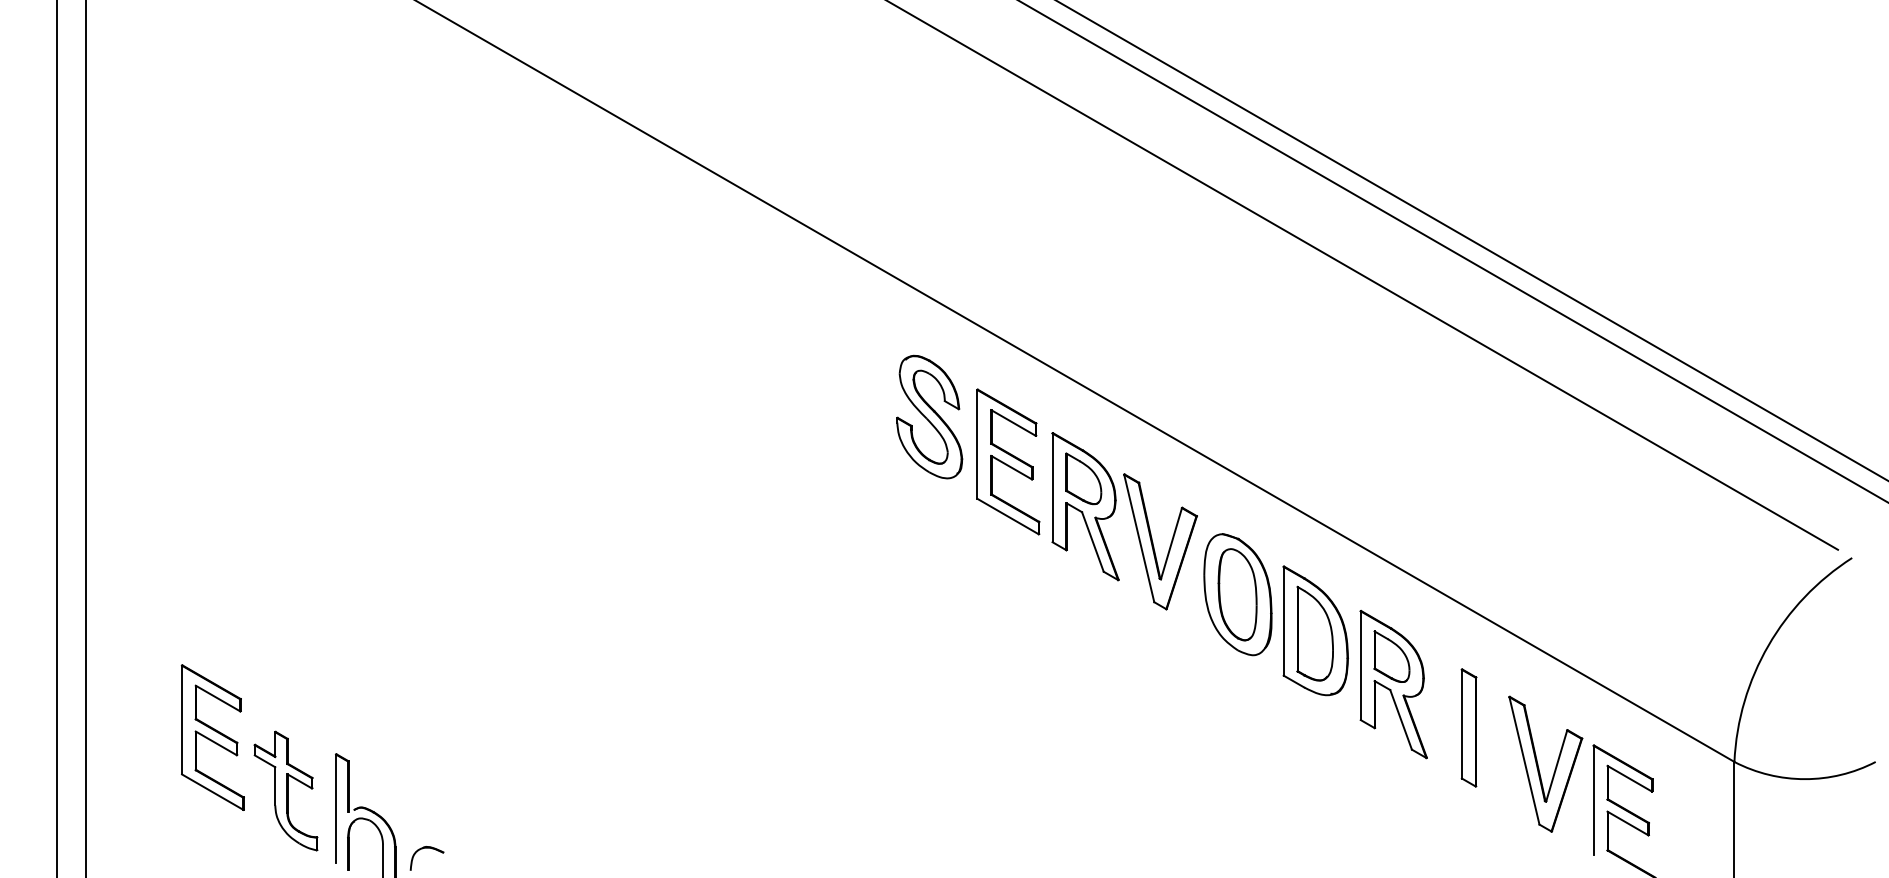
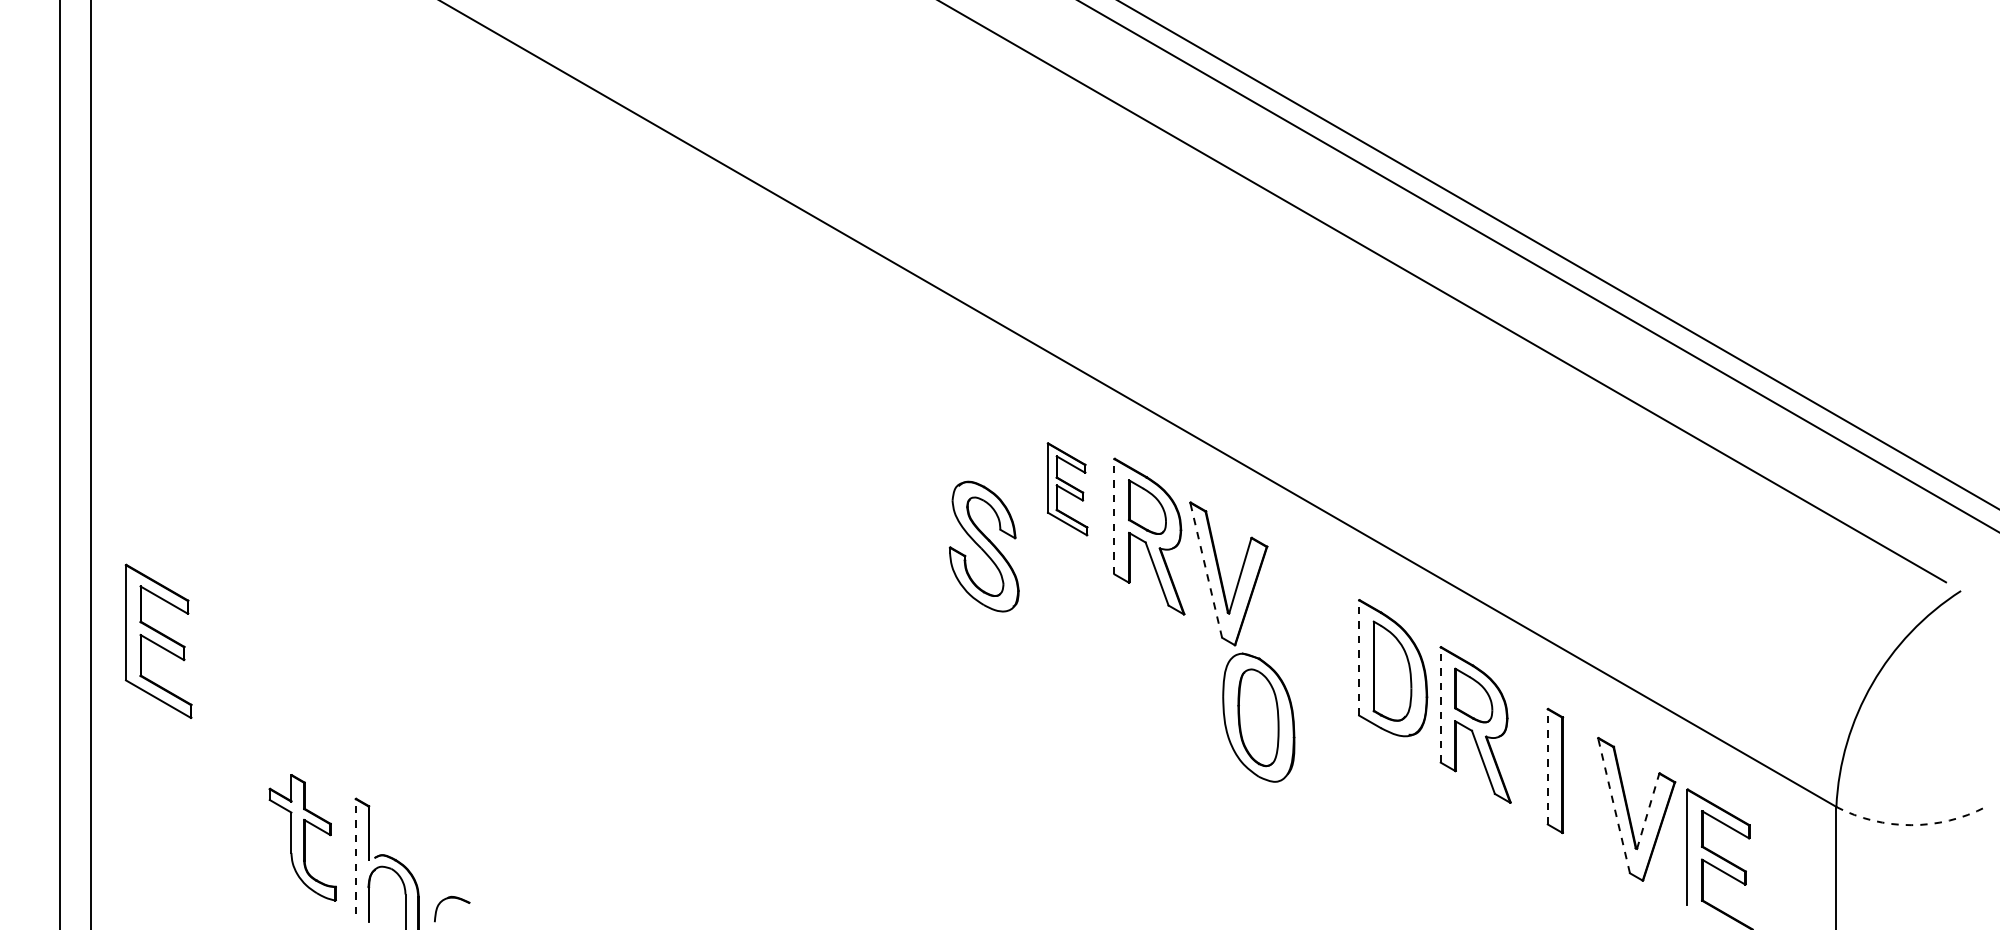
part: (929, 416) -> (984, 545), moved
part: (1008, 461) -> (1067, 488), size x0.6
line: (1052, 487) -> (1114, 516), solid -> dashed
line: (1139, 537) -> (1206, 569), solid -> dashed
part: (1237, 594) -> (1258, 717), moved
line: (1283, 620) -> (1358, 657), solid -> dashed
line: (1360, 665) -> (1440, 704), solid -> dashed
line: (1461, 723) -> (1547, 766), solid -> dashed
part: (212, 737) -> (158, 641), moved
line: (1524, 760) -> (1614, 805), solid -> dashed
line: (1556, 765) -> (1647, 810), solid -> dashed
arc: (1805, 779) -> (1911, 825), solid -> dashed
line: (336, 808) -> (356, 856), solid -> dashed

